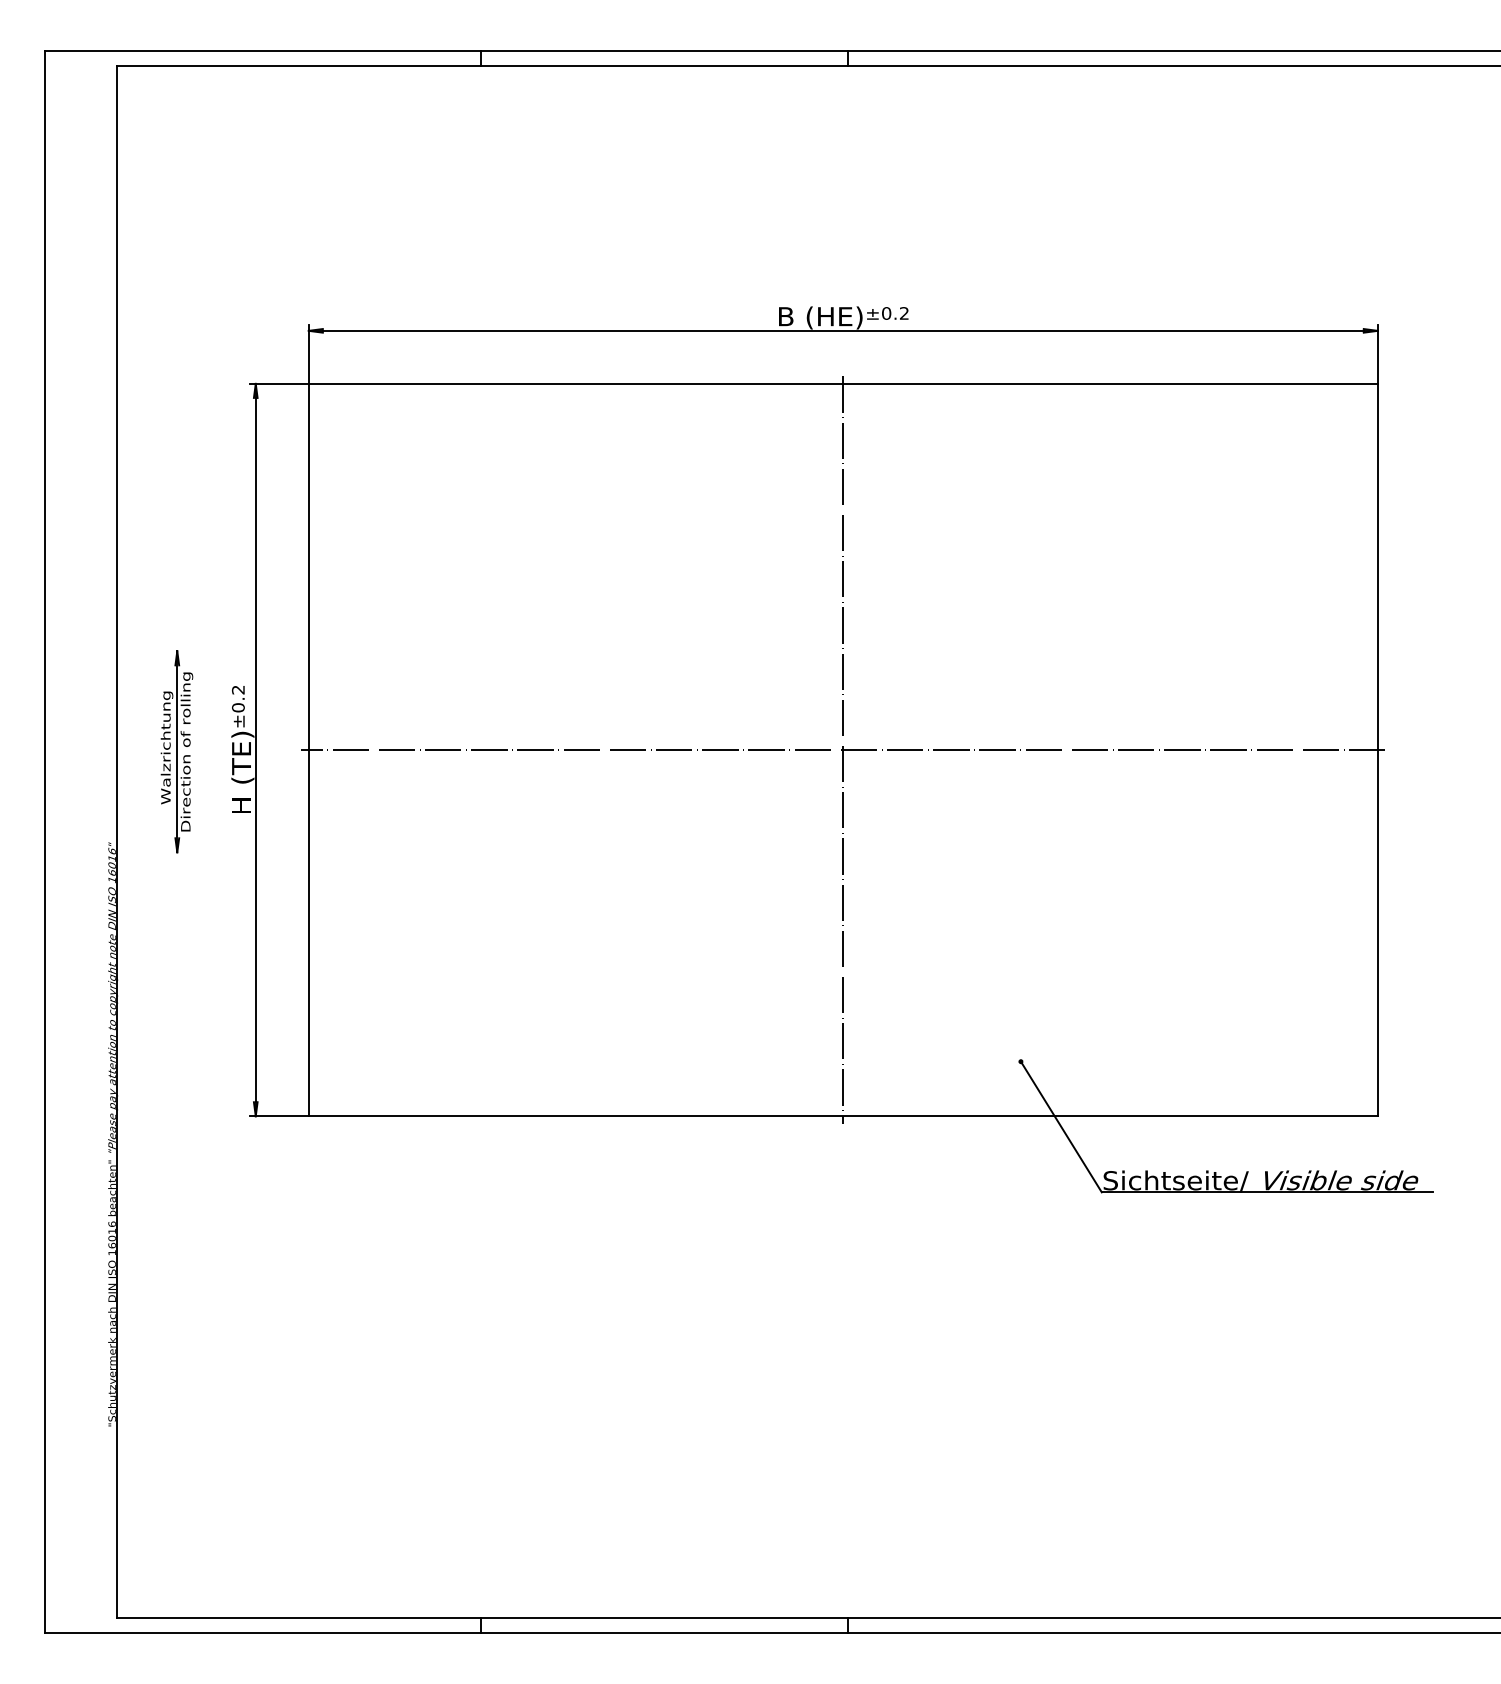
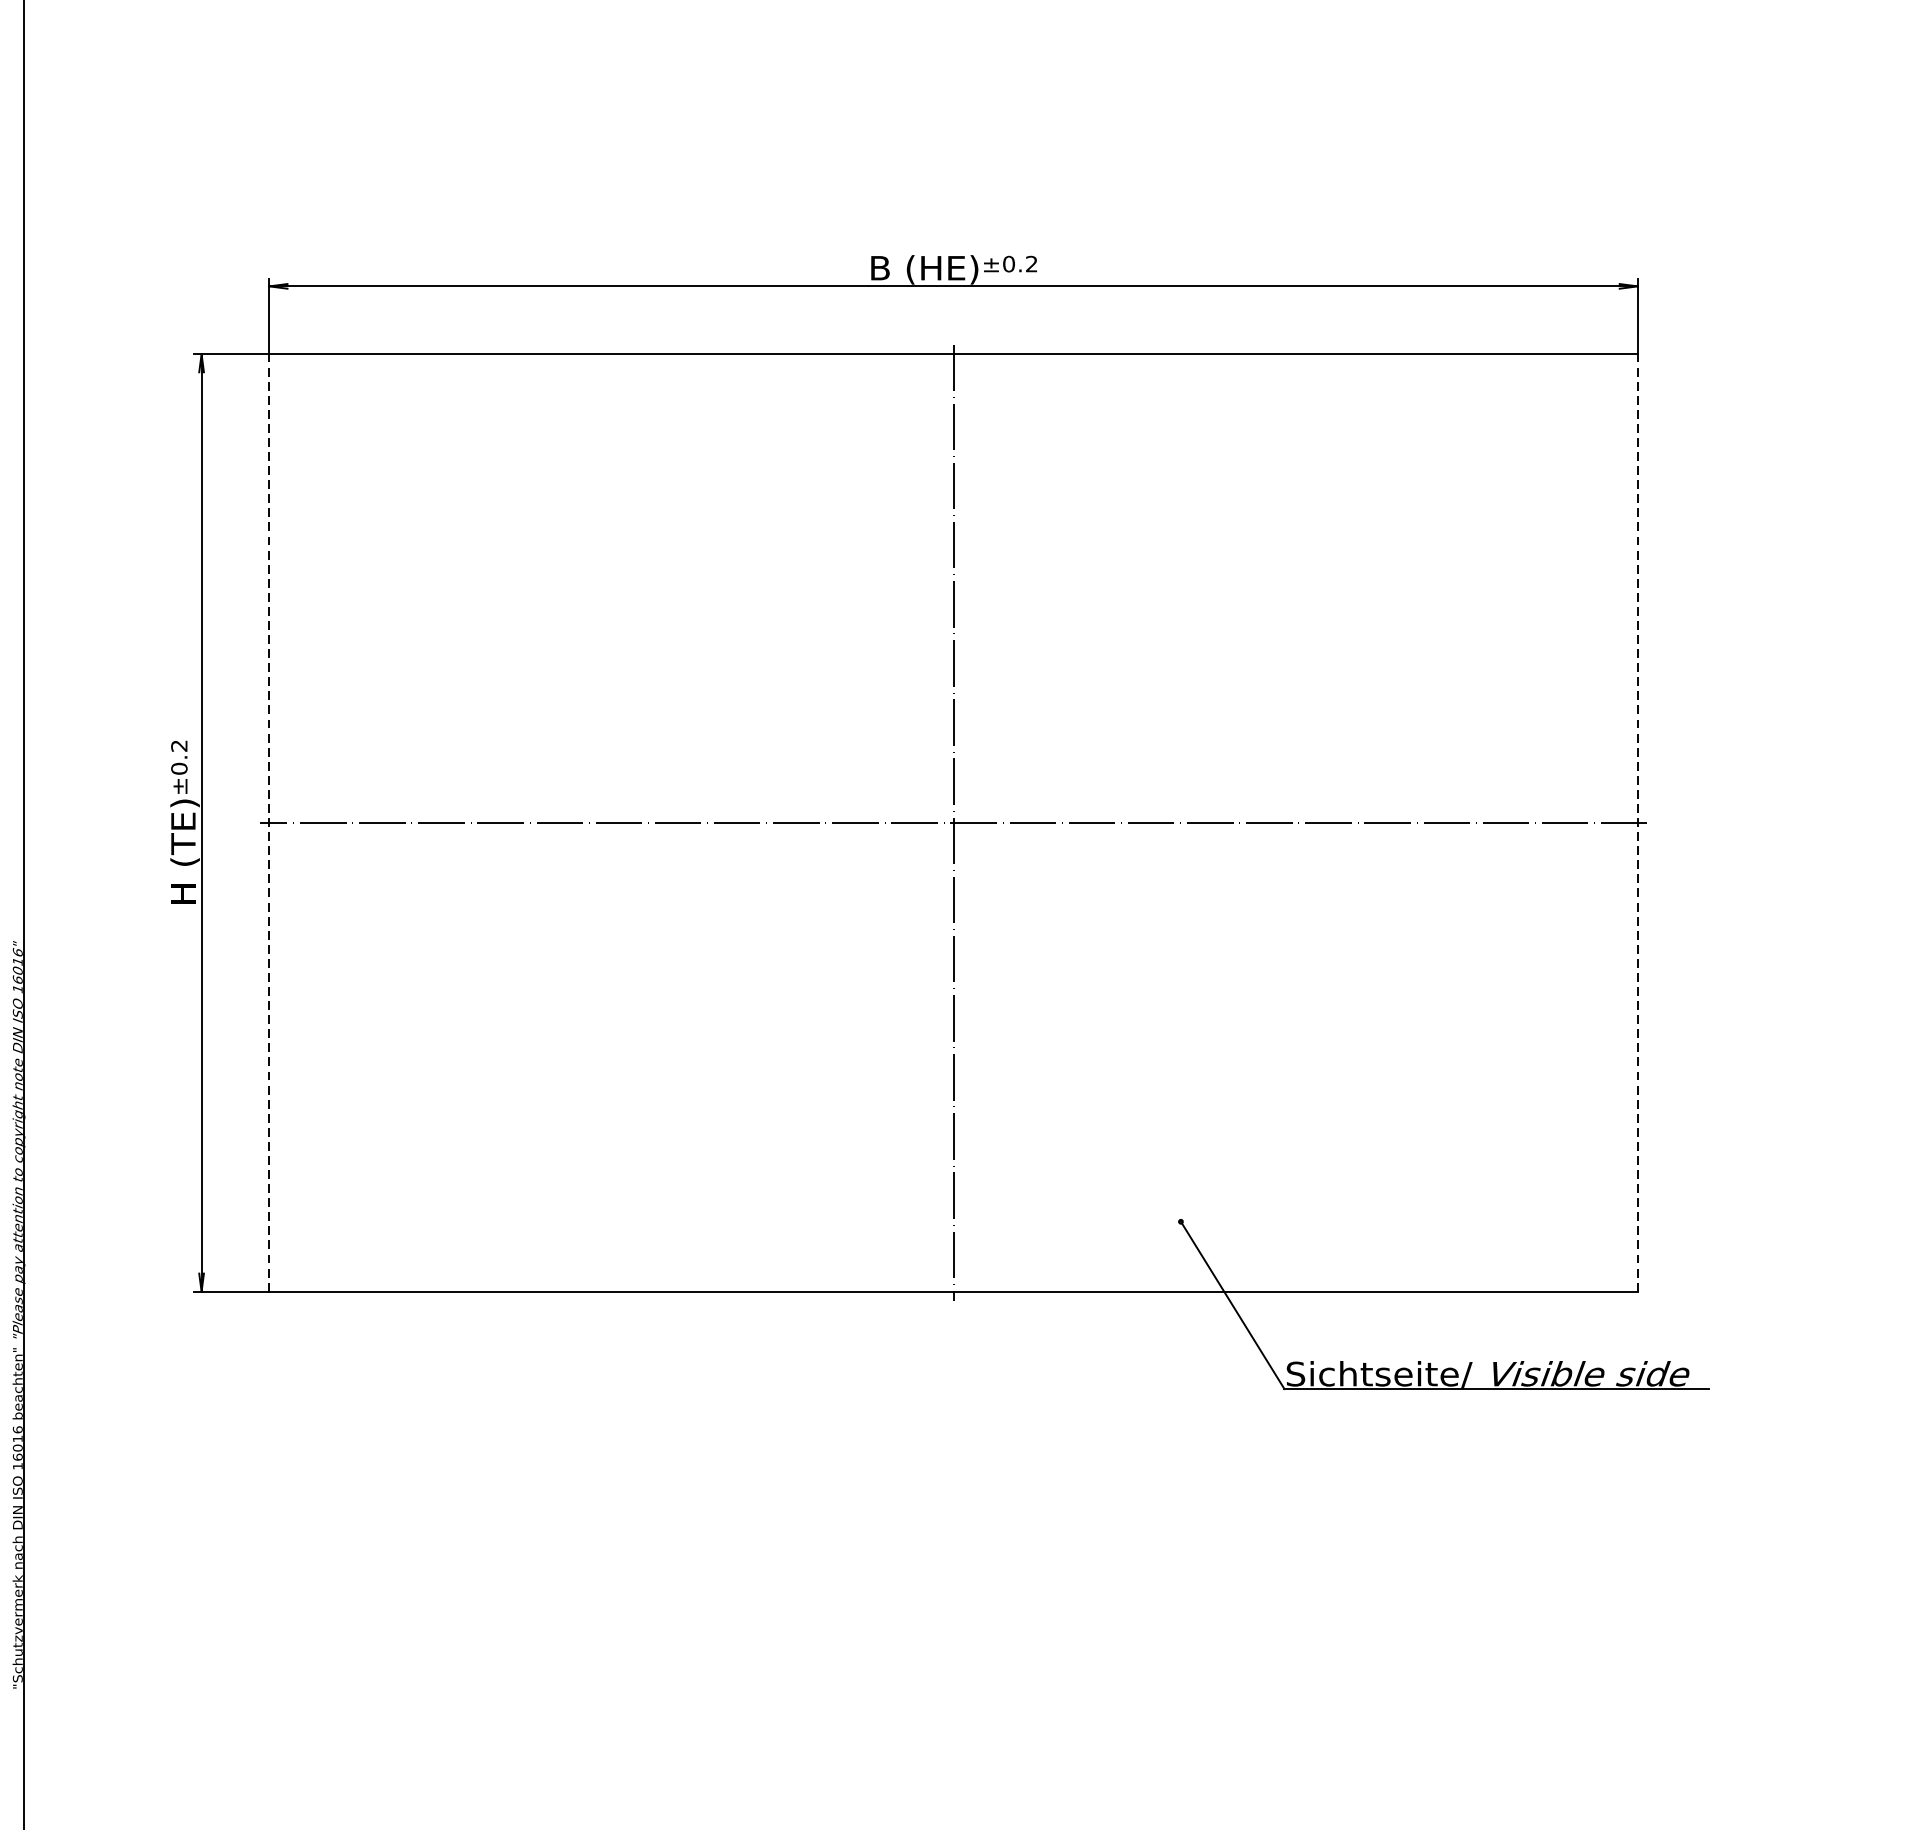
line: (308, 749) -> (269, 822), solid -> dashed
line: (1377, 749) -> (1637, 822), solid -> dashed
part: (176, 751) -> (100, 824), removed

